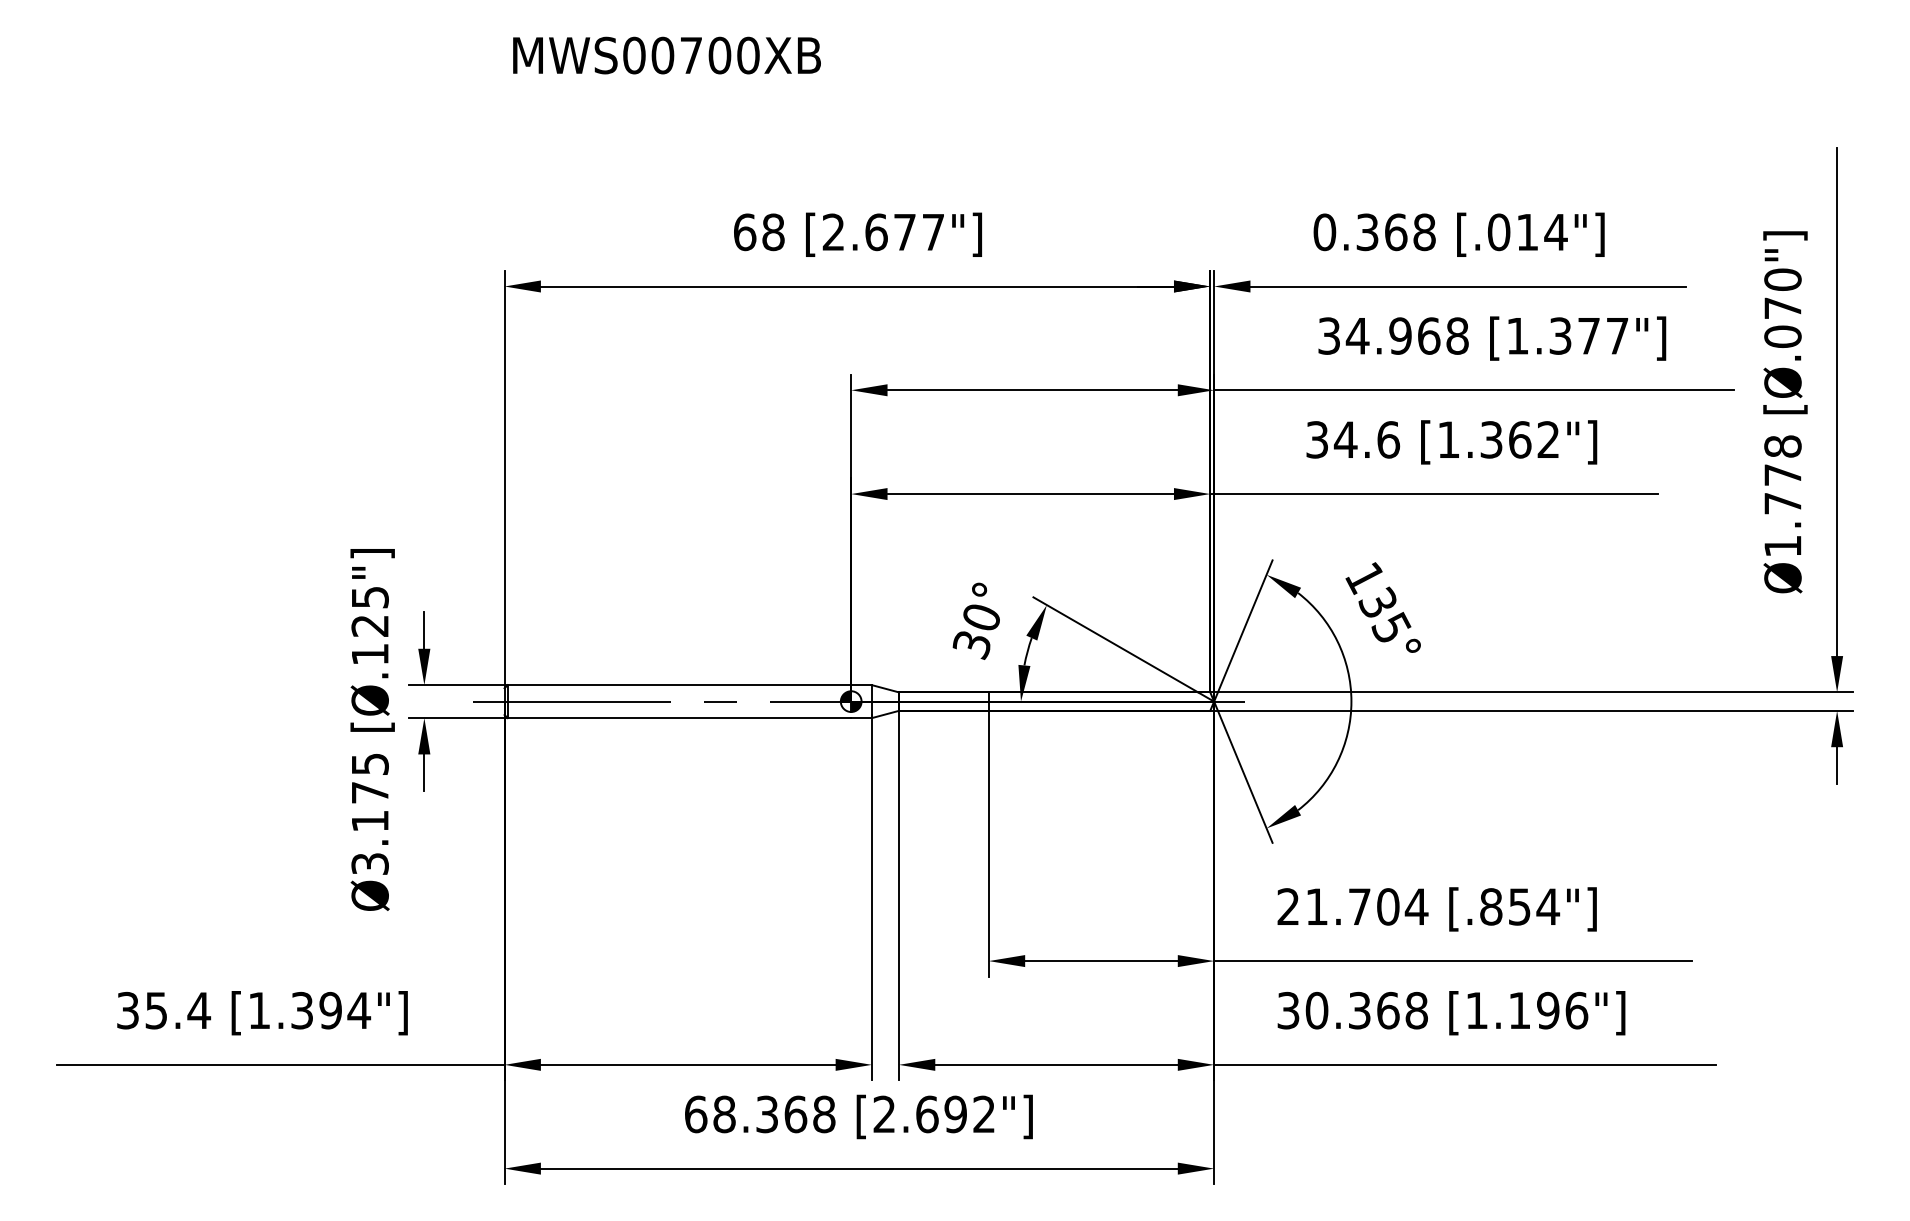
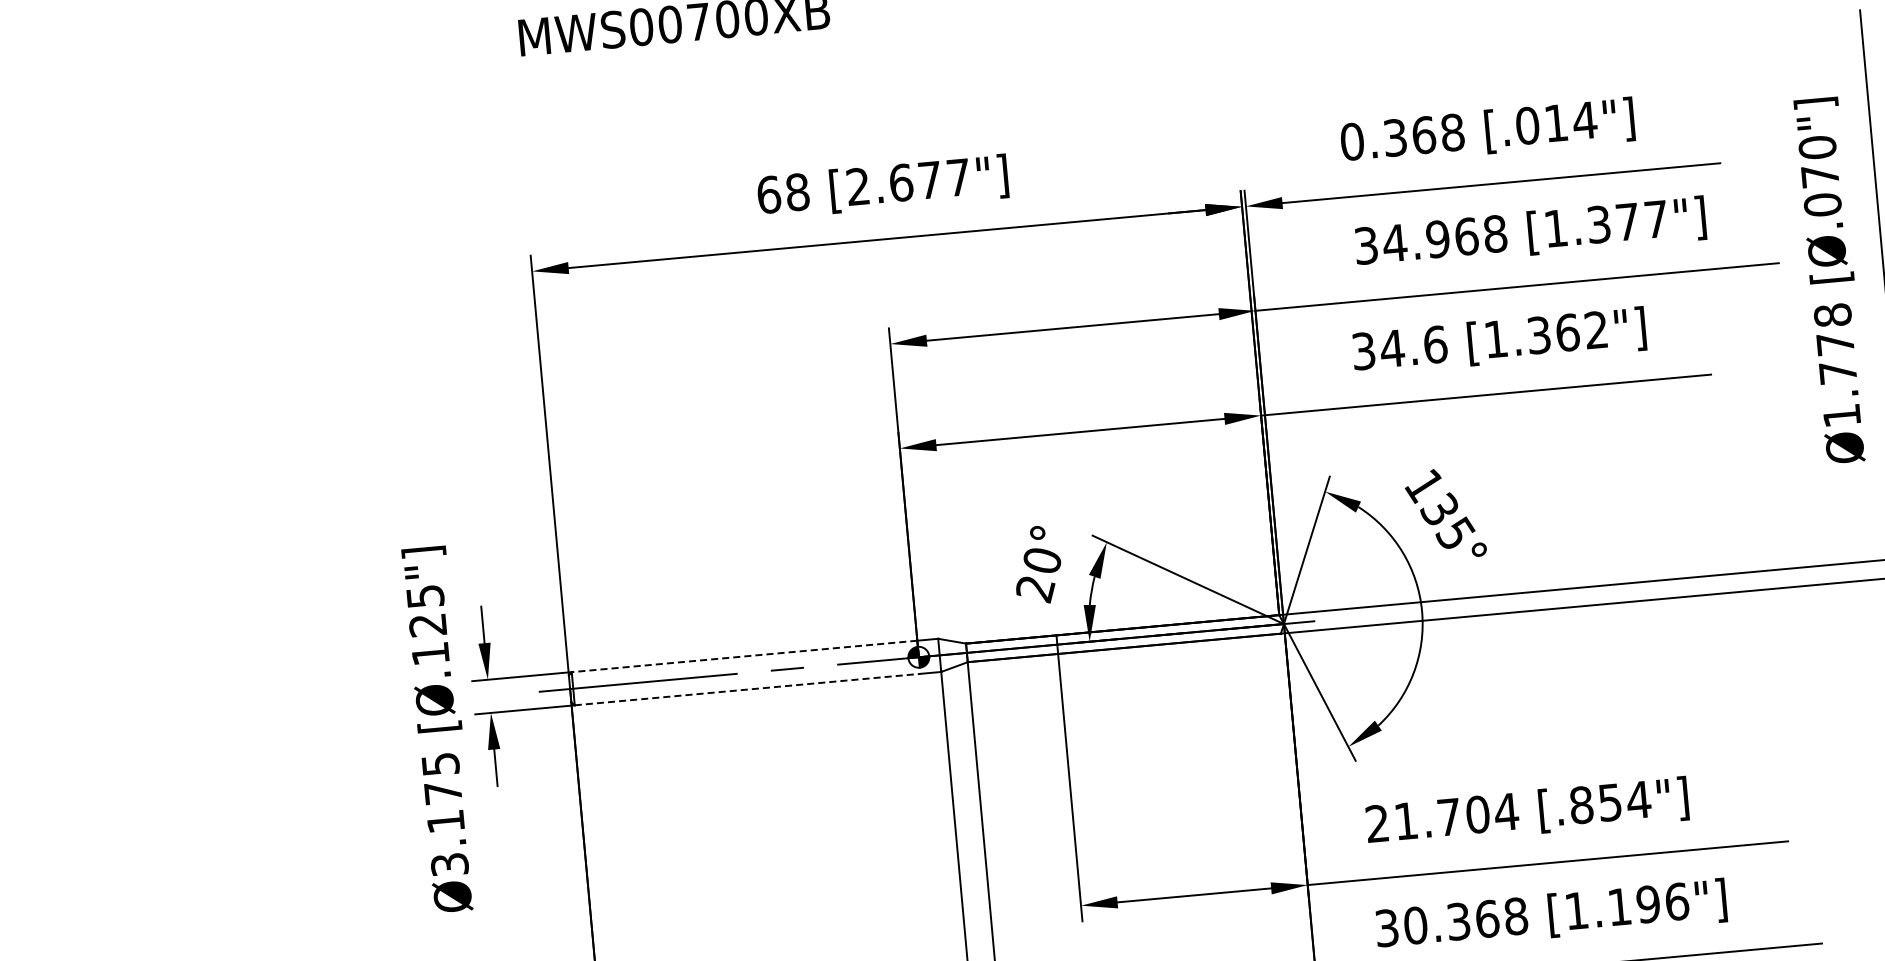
text: (972, 645) -> (1035, 589), 30° -> 20°
line: (679, 685) -> (744, 656), solid -> dashed
line: (679, 718) -> (747, 689), solid -> dashed

